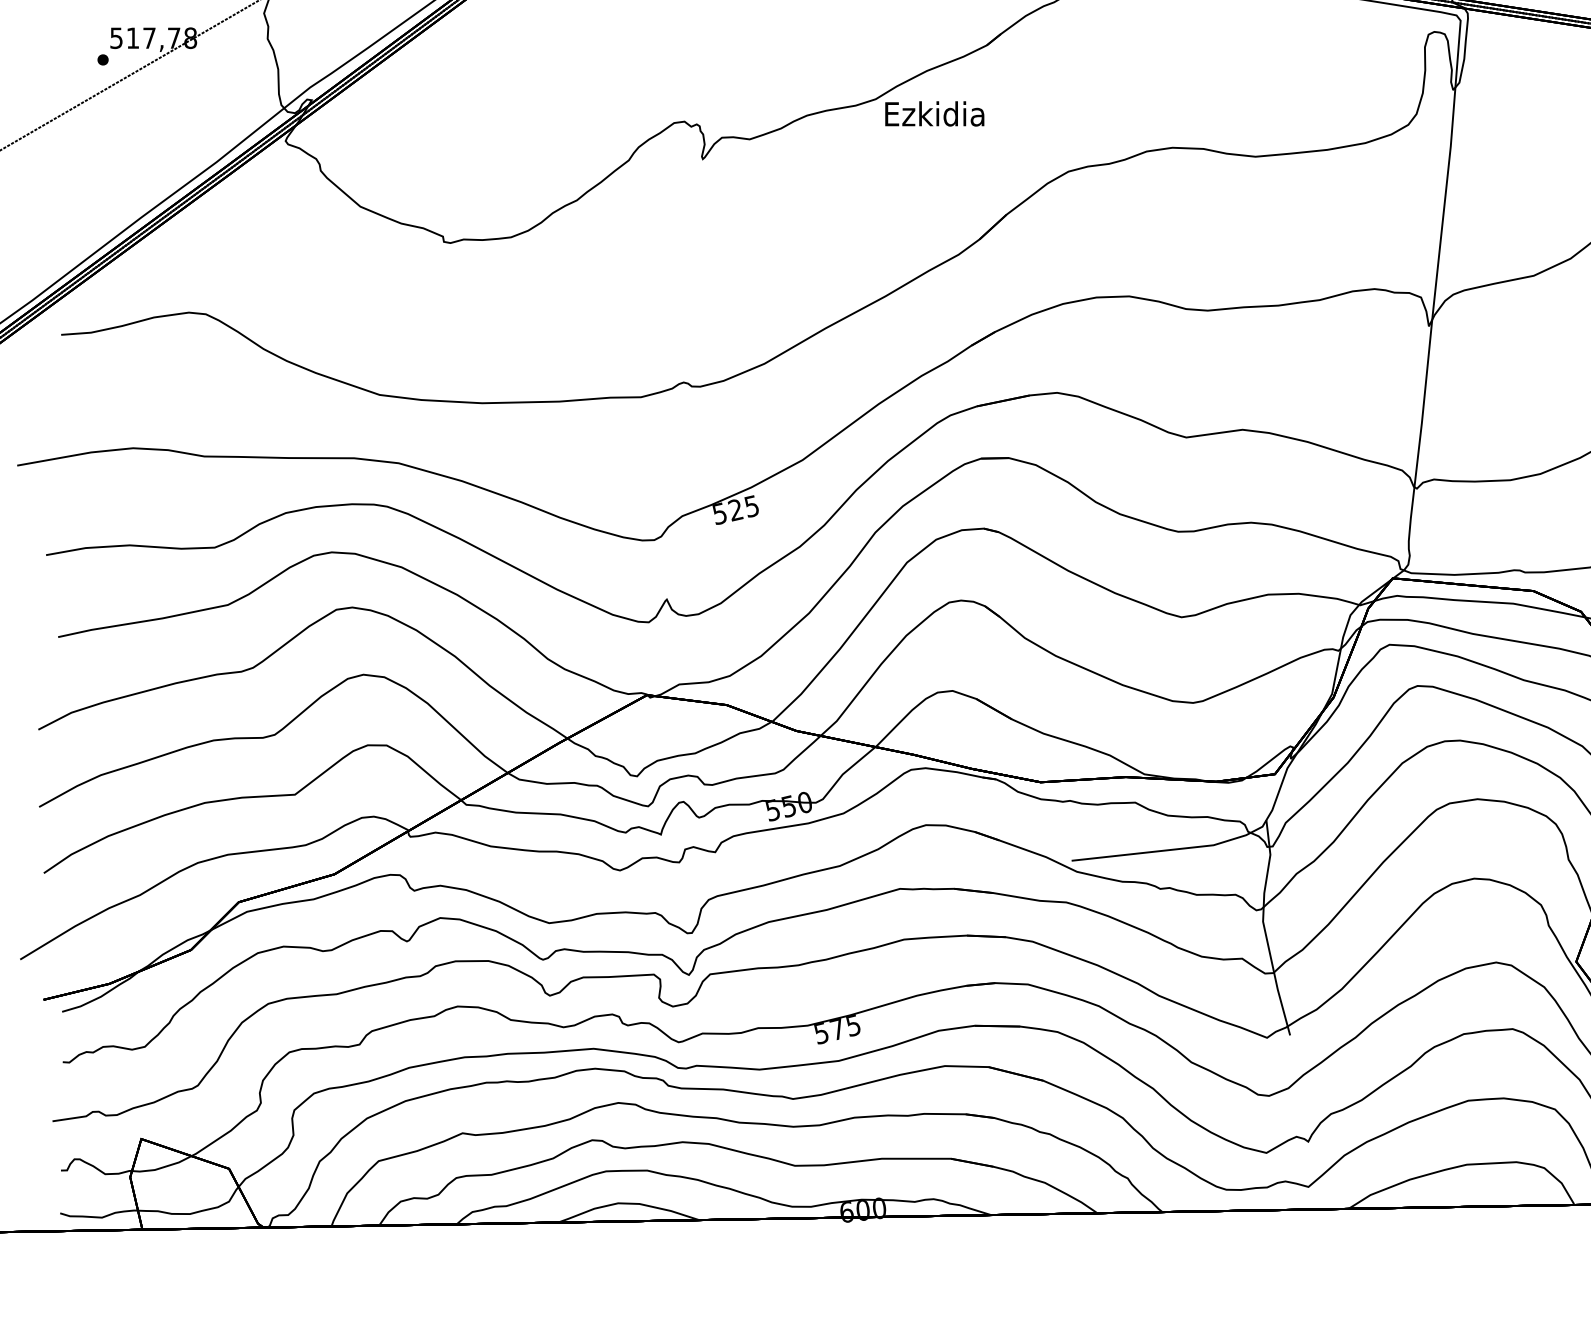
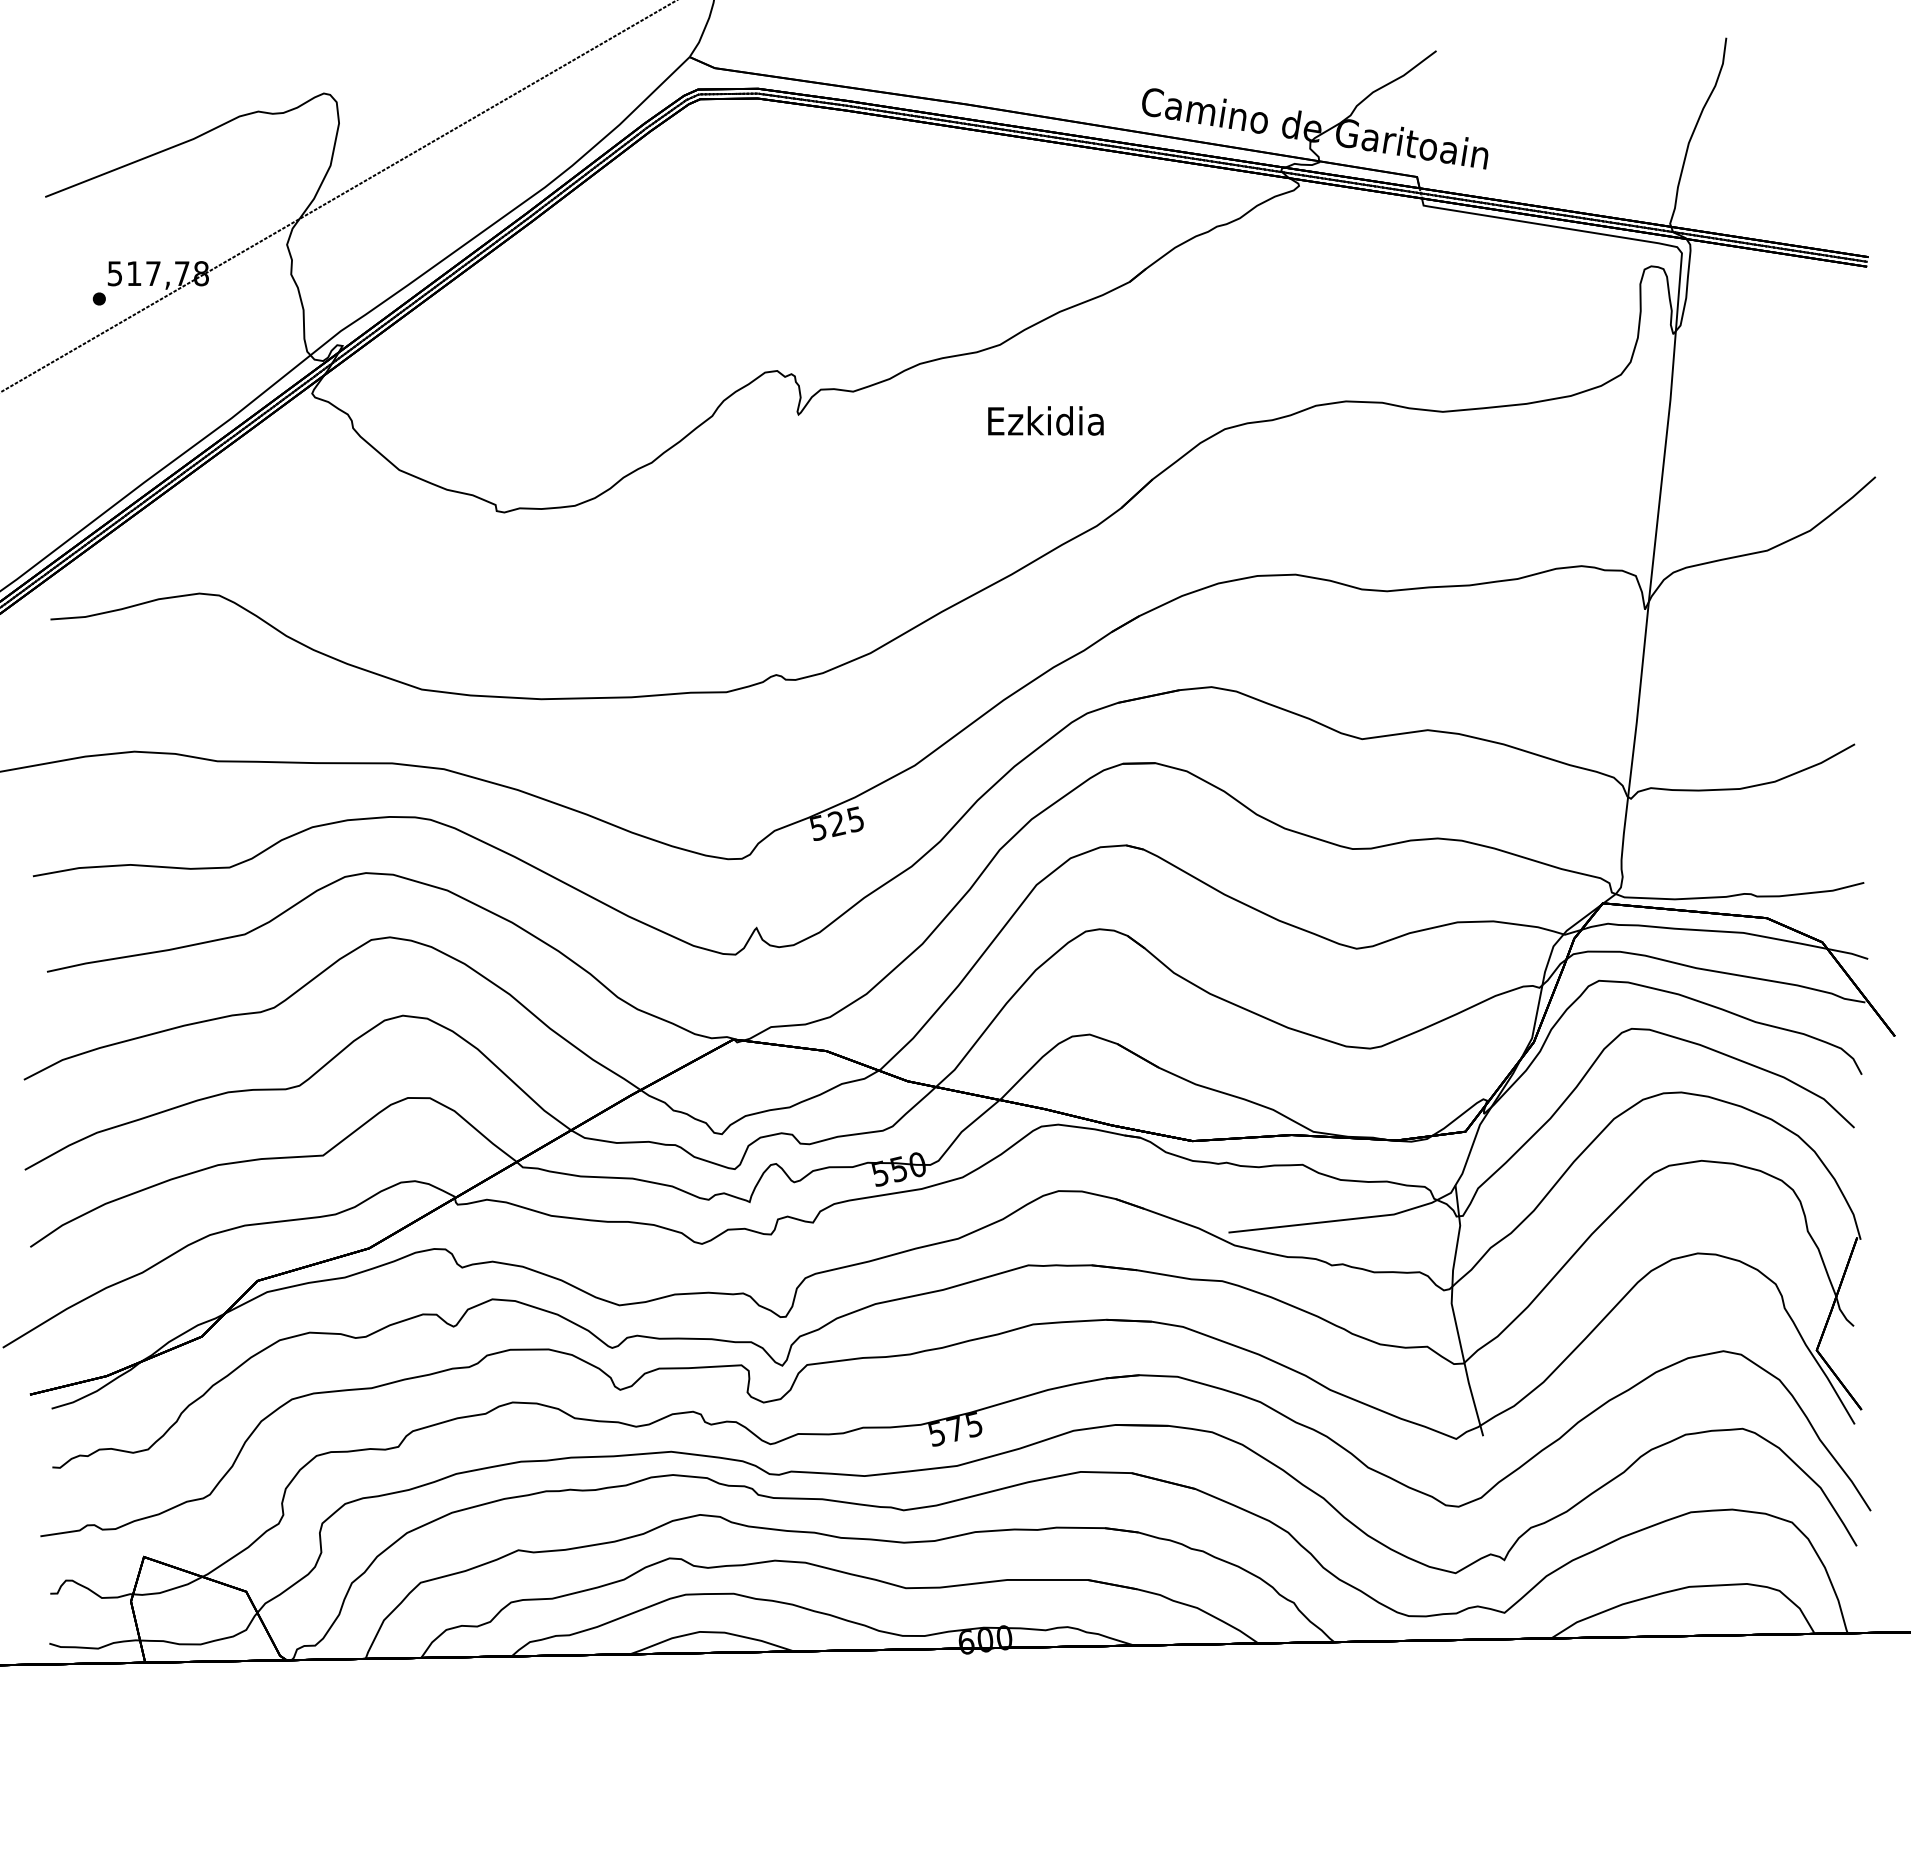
text: (934, 113) -> (1045, 420), moved

